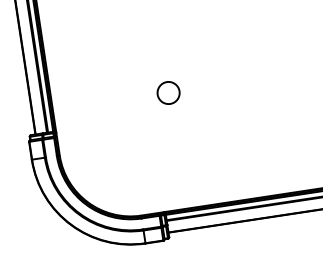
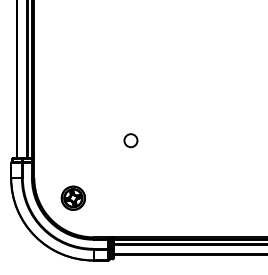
circle: (168, 93) -> (130, 140), size x0.71
part: (108, 171) -> (72, 197), added

